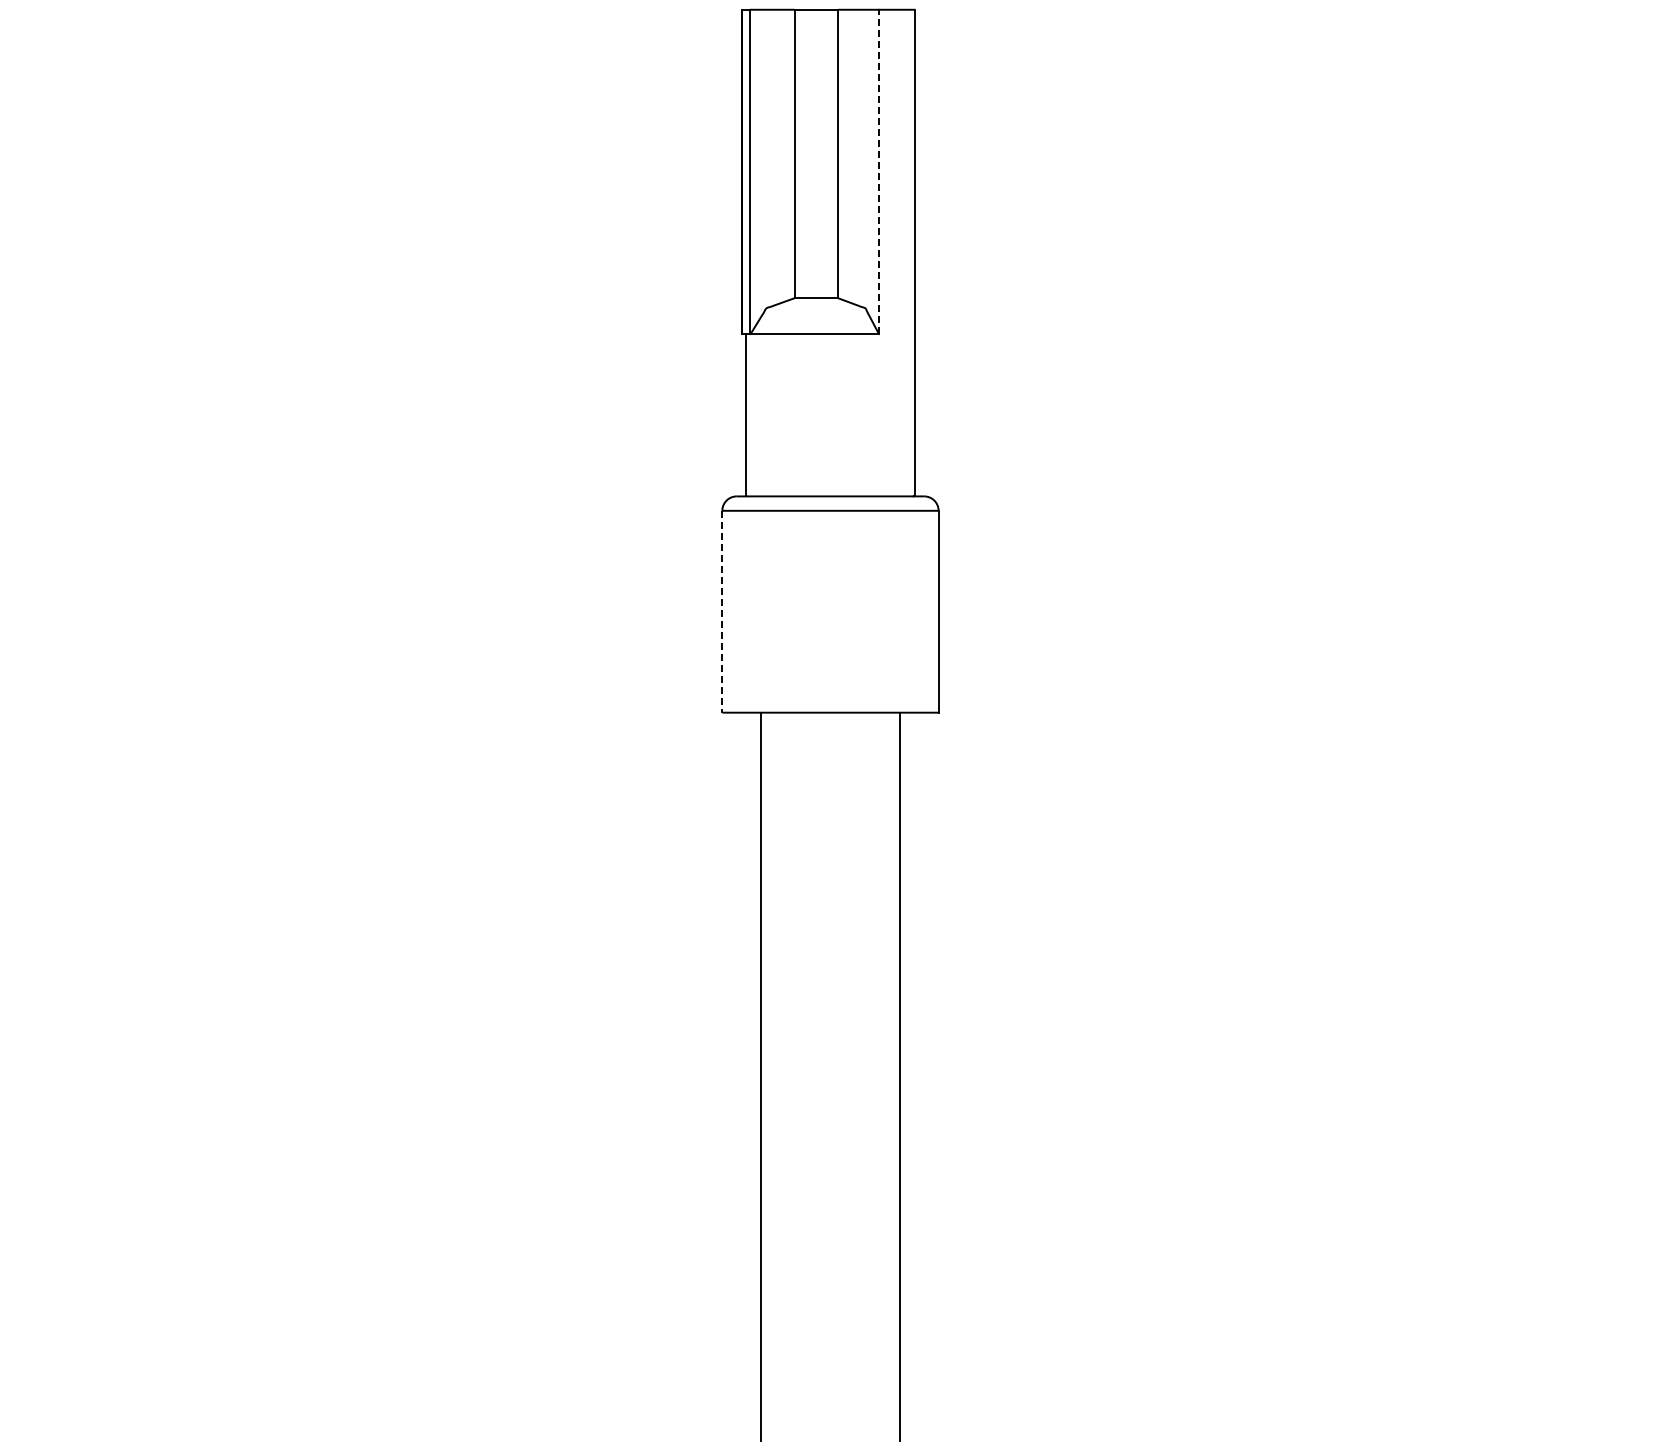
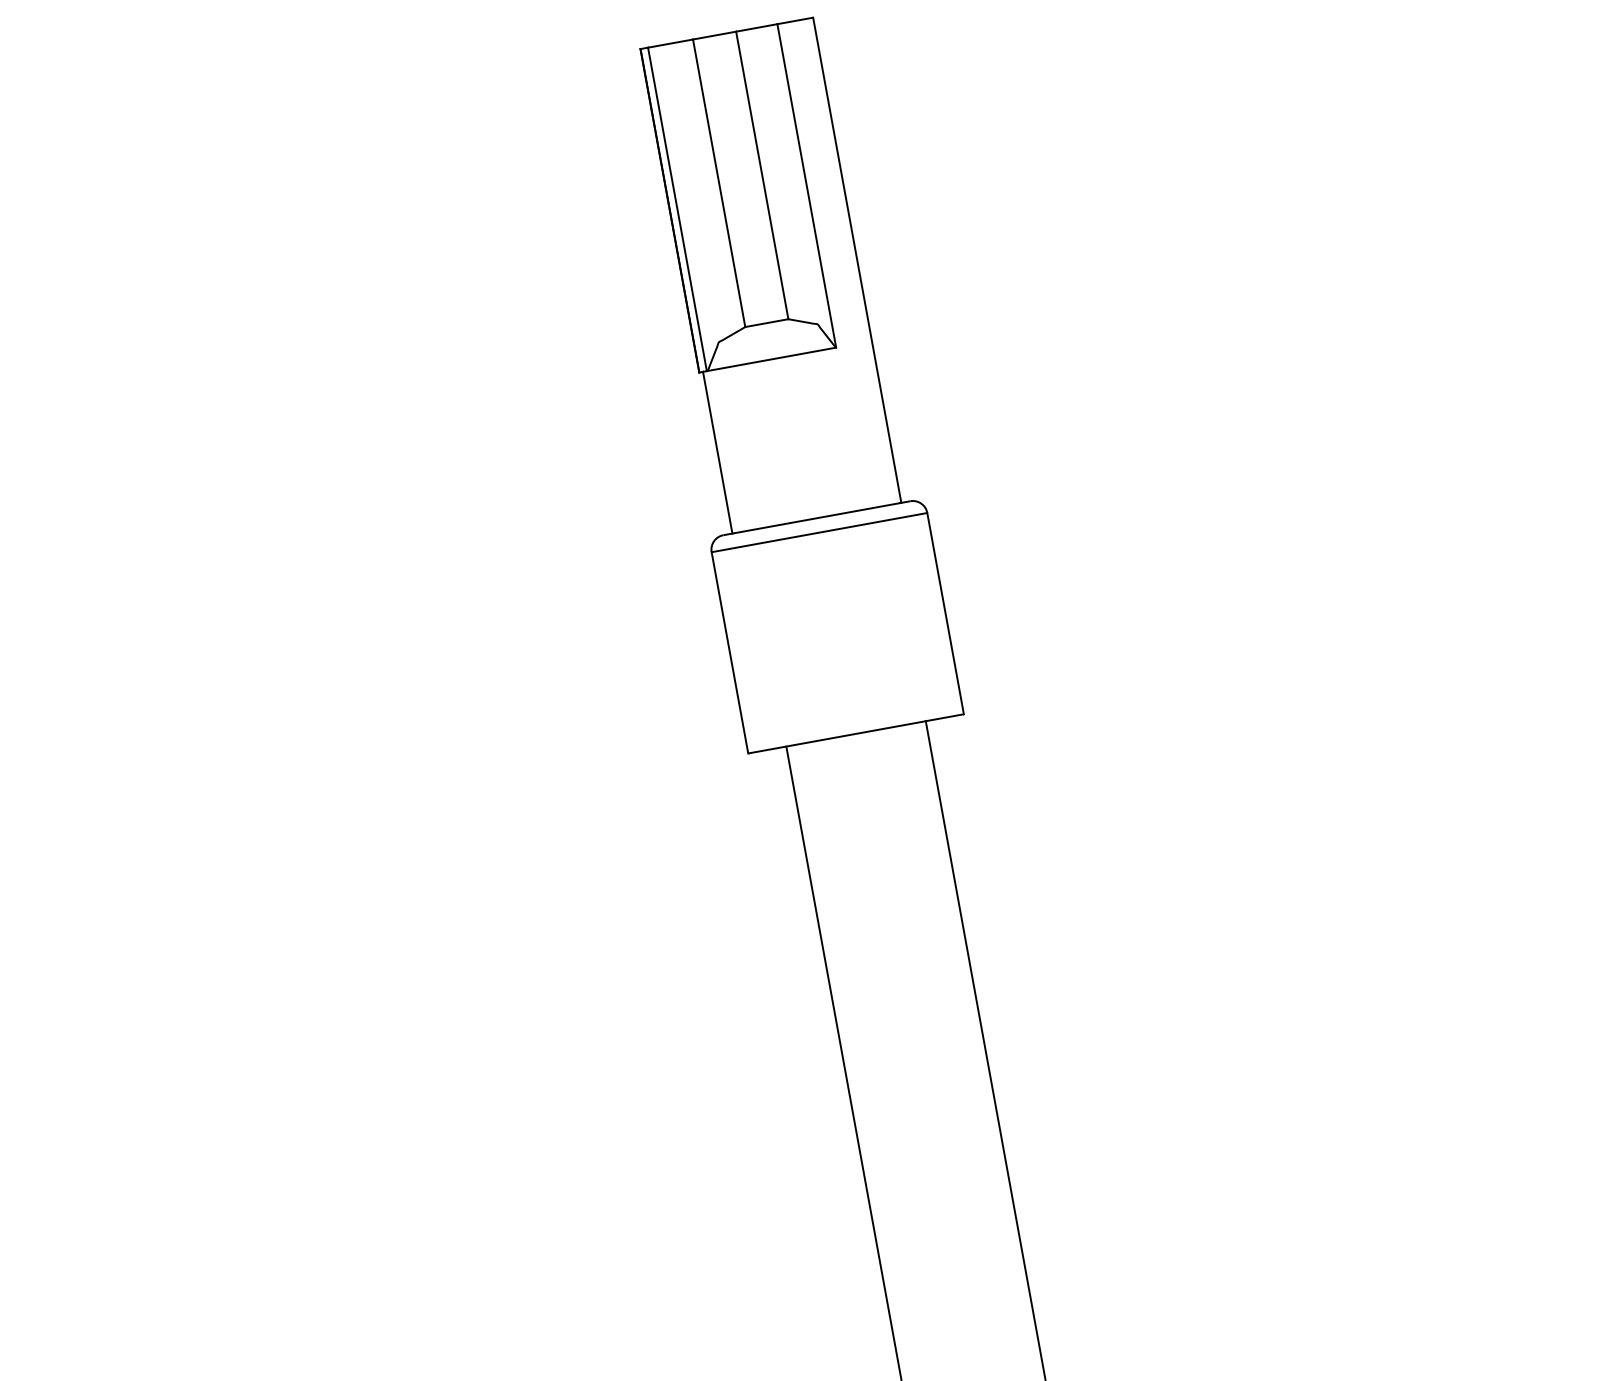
line: (879, 171) -> (806, 185), dashed -> solid
line: (722, 611) -> (730, 652), dashed -> solid

